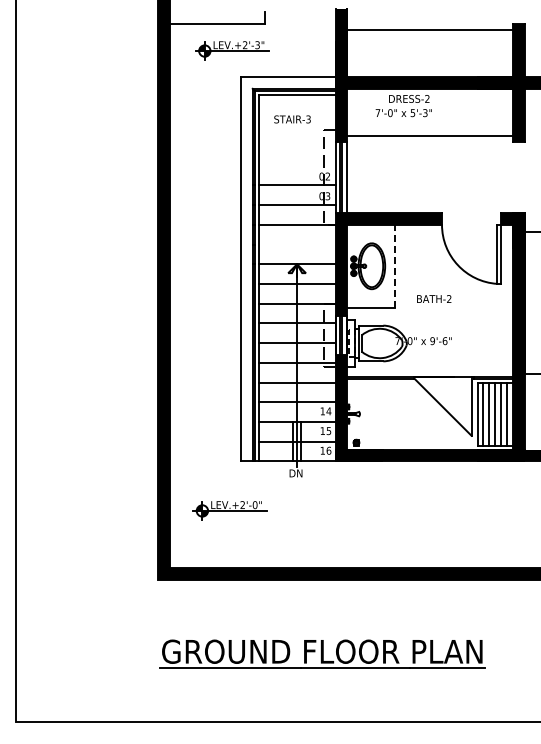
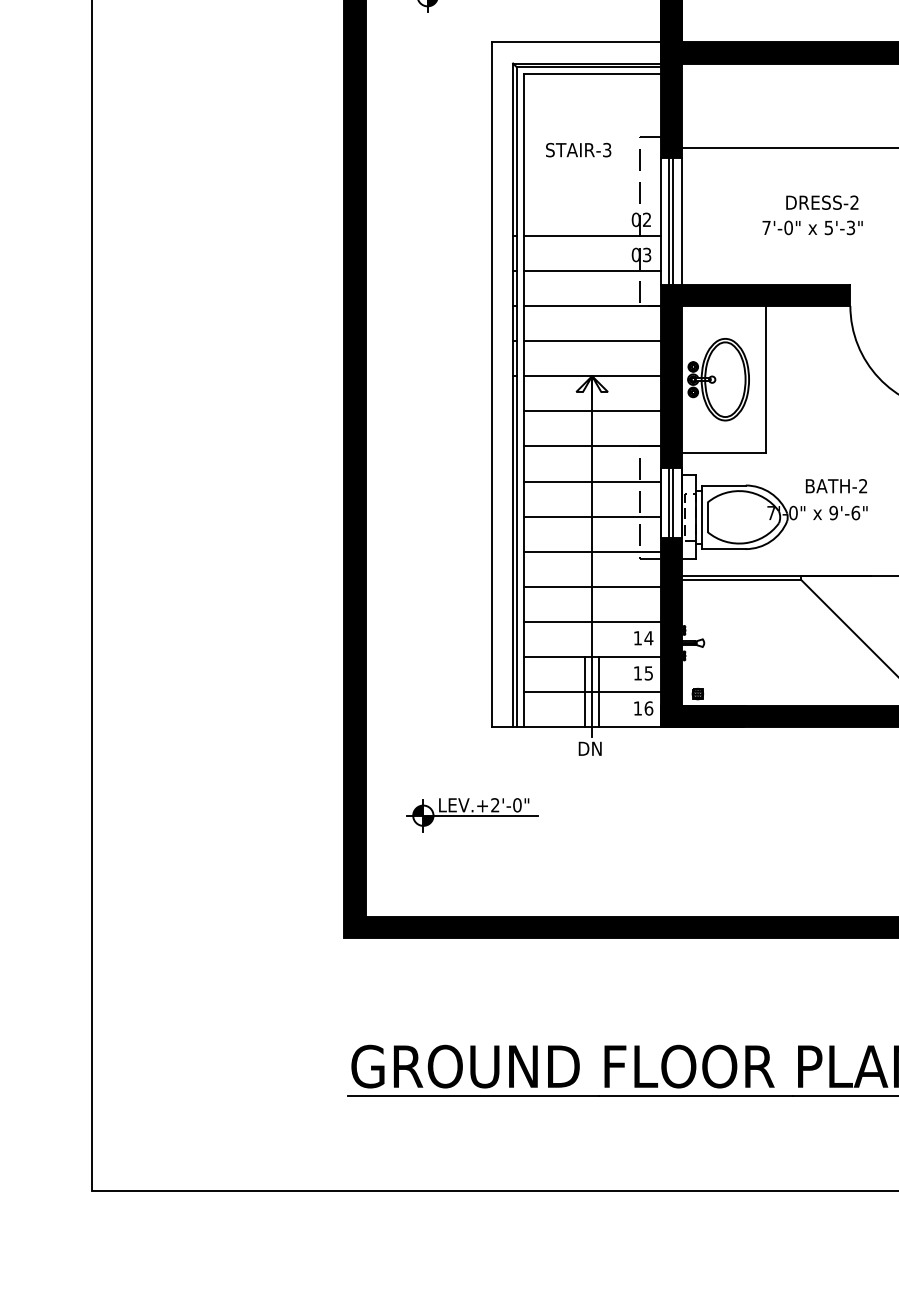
text: (403, 106) -> (812, 216), moved
text: (292, 119) -> (578, 150), moved
line: (296, 244) -> (591, 340), added
line: (394, 265) -> (765, 378), dashed -> solid
text: (434, 298) -> (836, 485), moved

